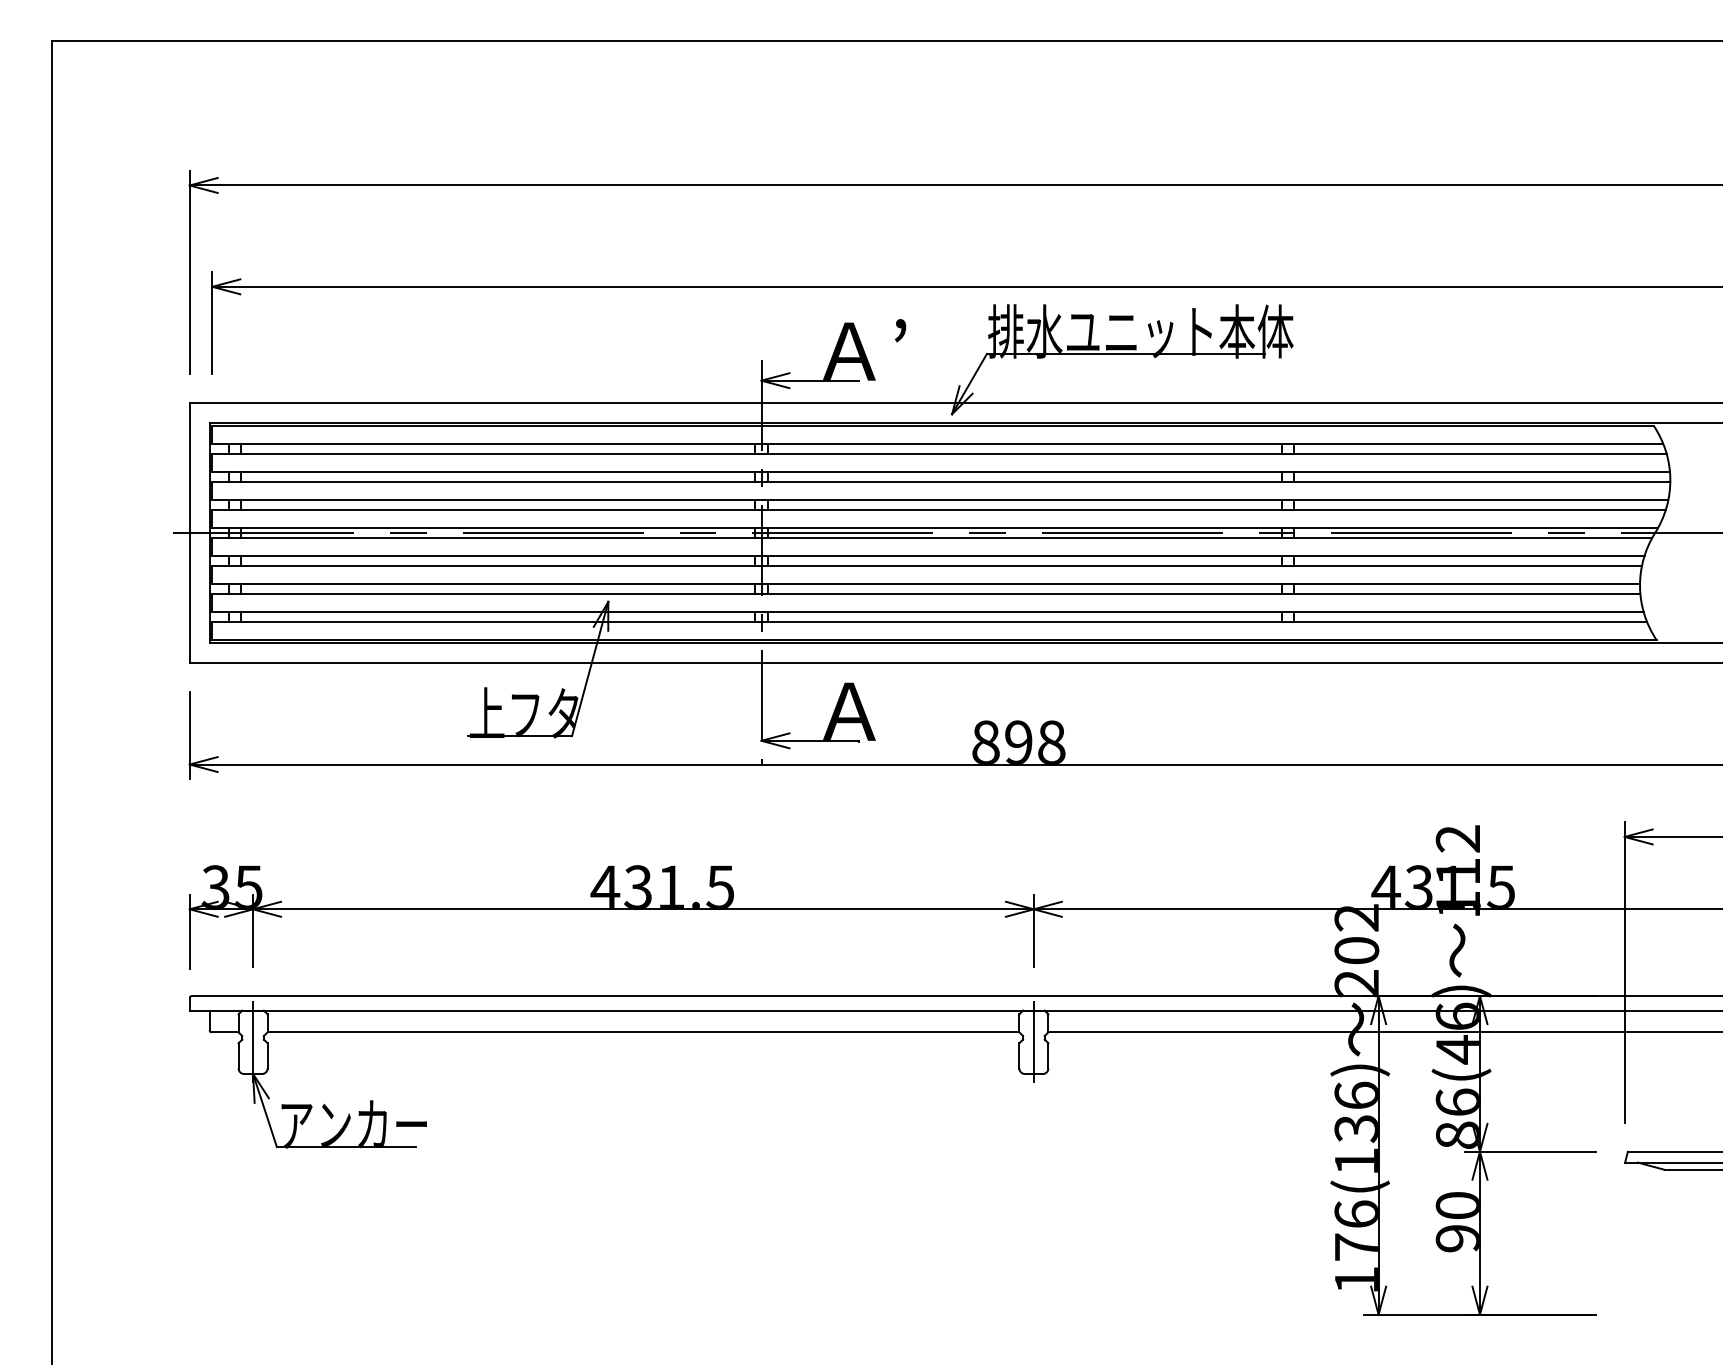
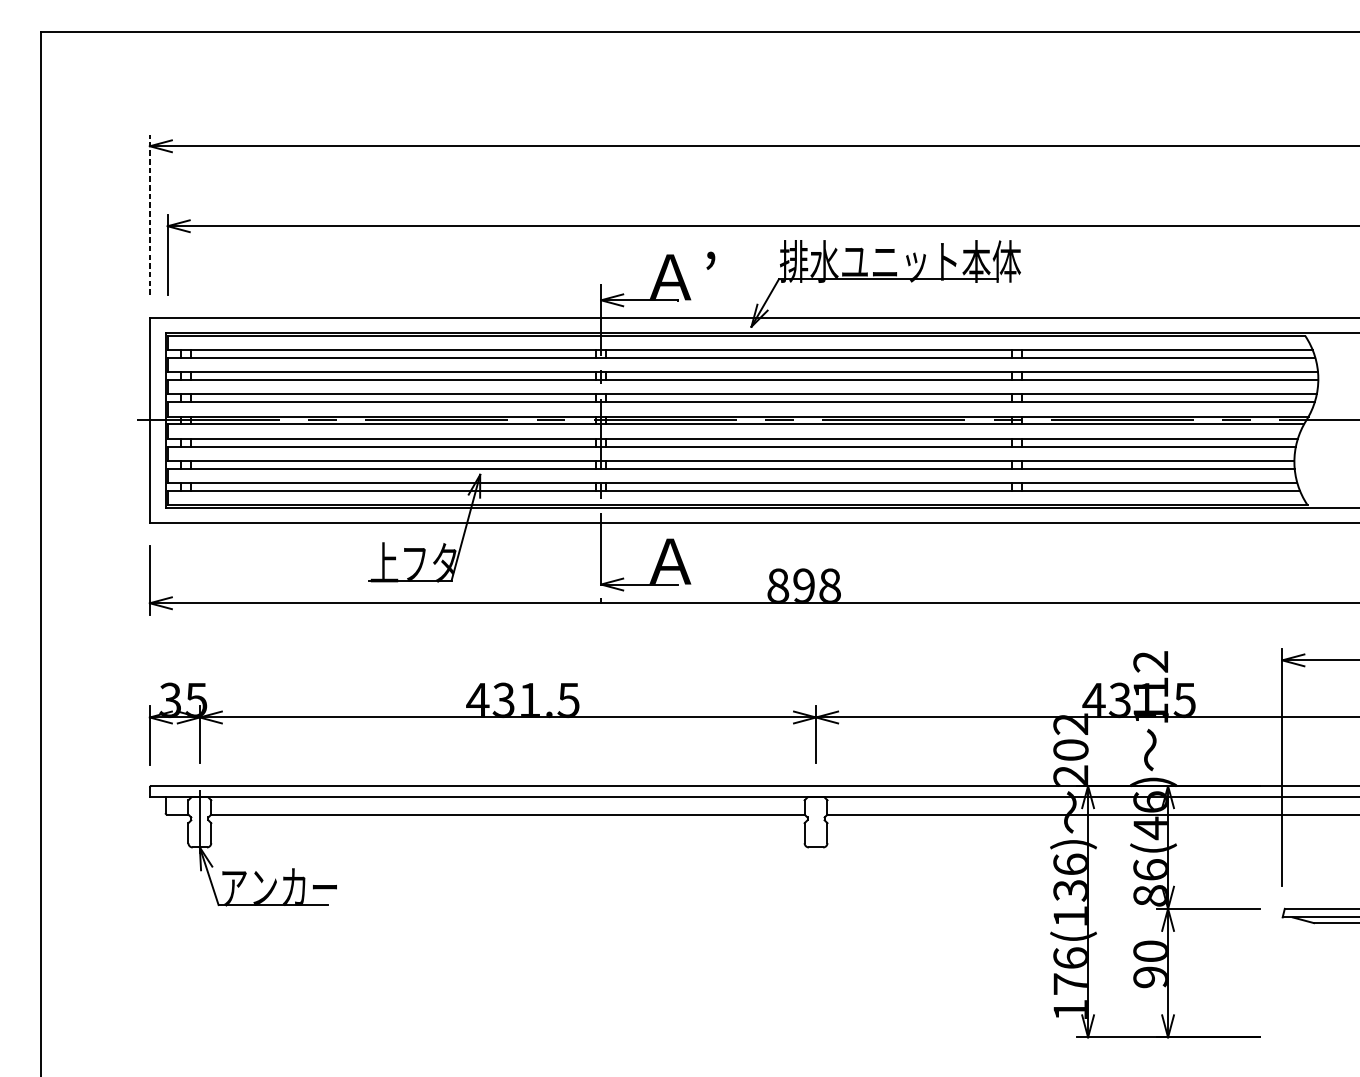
line: (189, 271) -> (149, 214), solid -> dashed
line: (1033, 1041) -> (815, 821), removed

